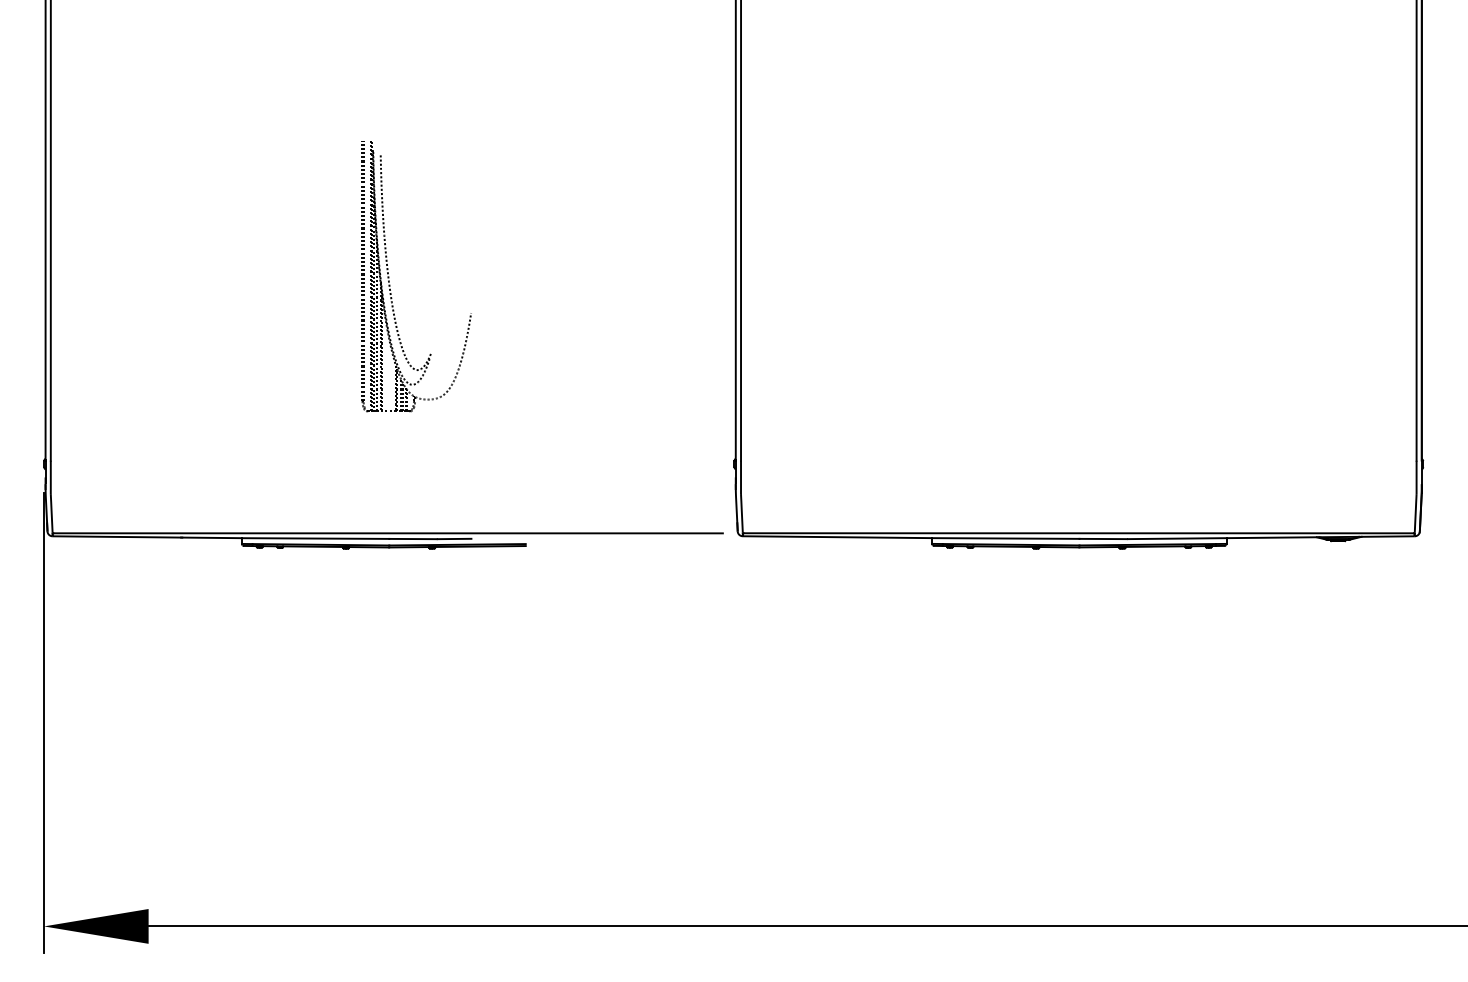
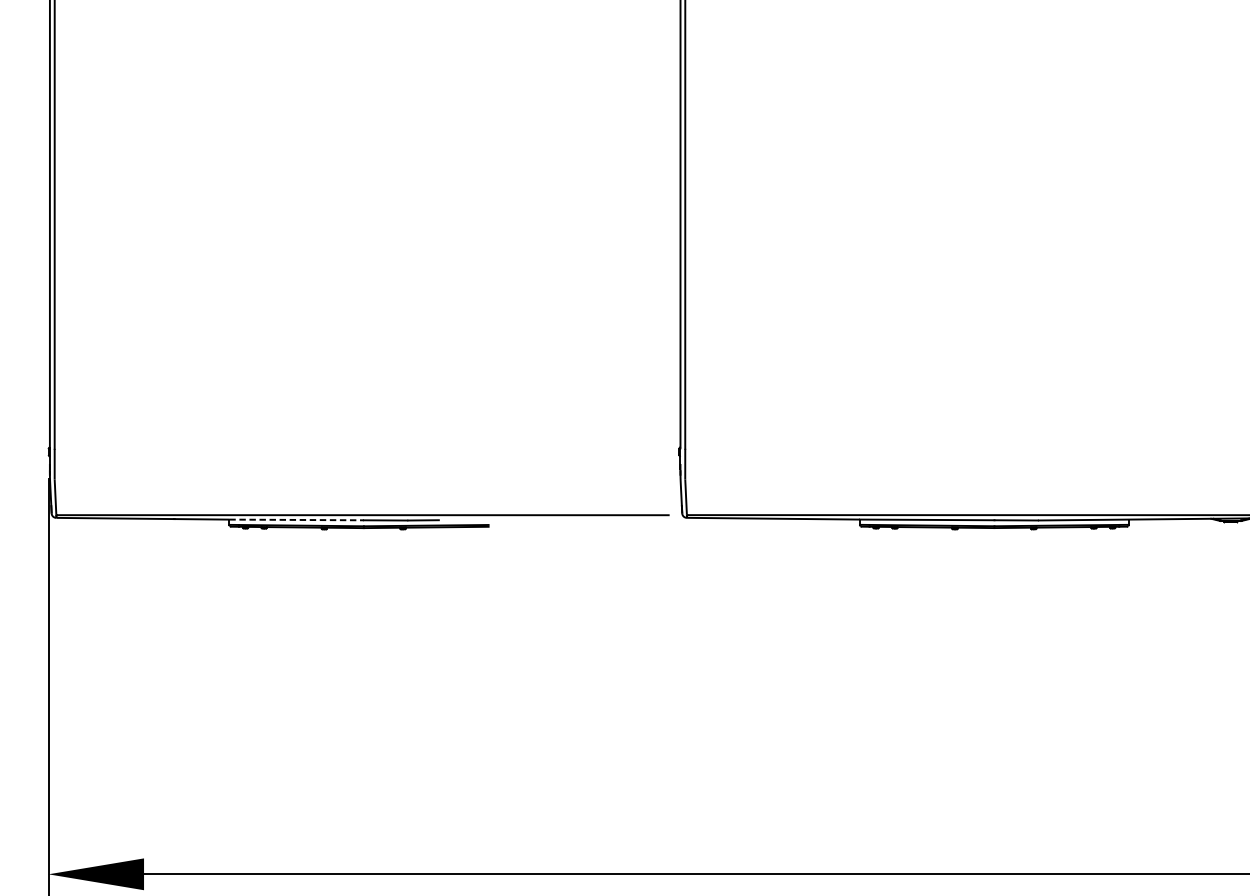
part: (389, 276) -> (364, 280), removed
line: (315, 538) -> (296, 519), solid -> dashed

